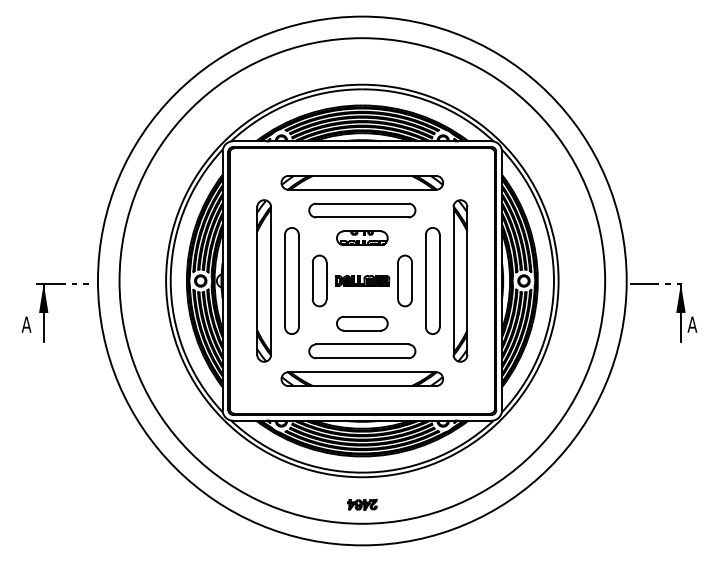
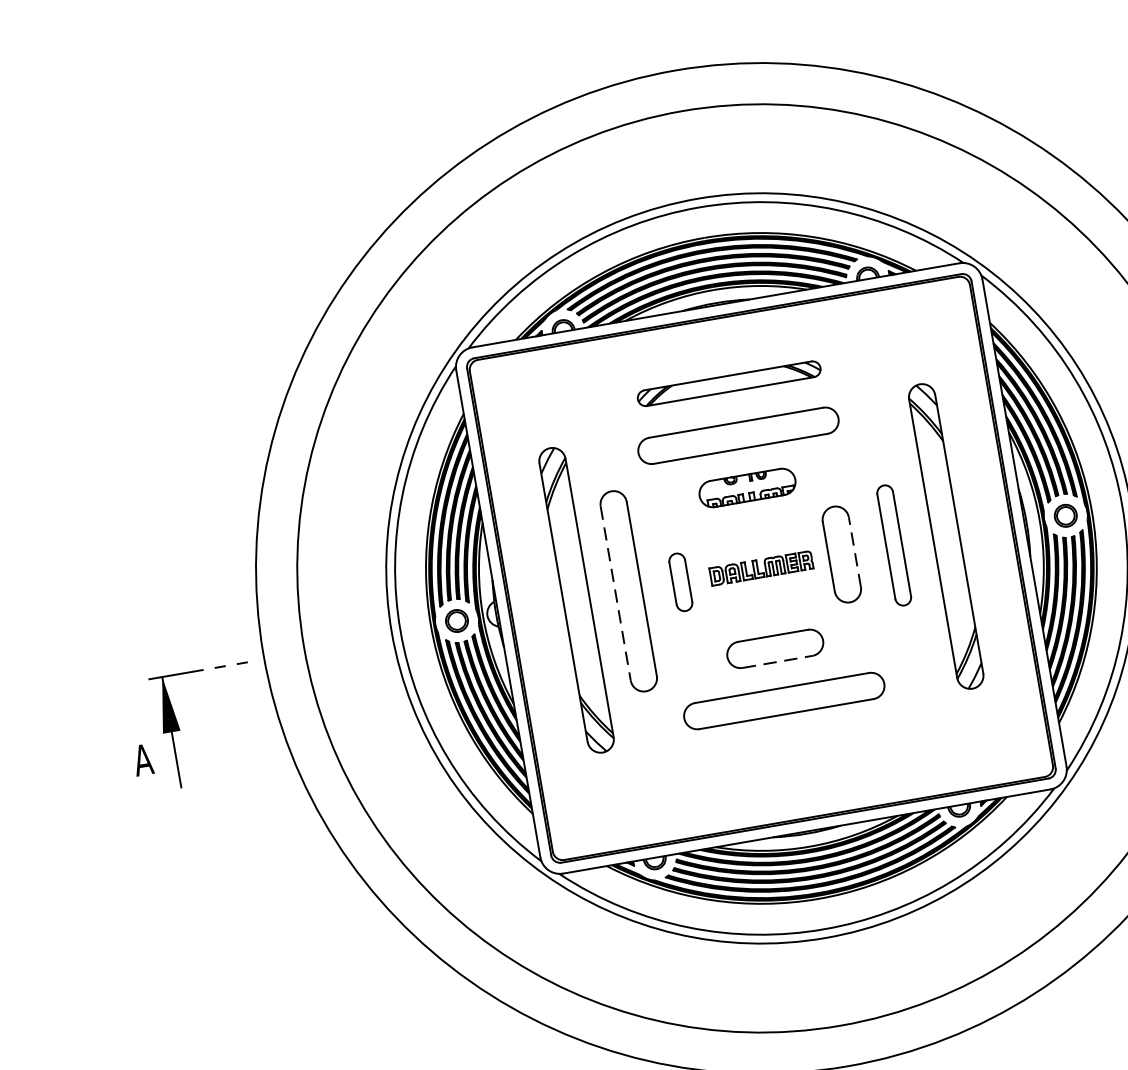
part: (361, 182) -> (727, 383), size x0.6
part: (319, 280) -> (680, 581), size x0.6
line: (411, 280) -> (853, 551), solid -> dashed
part: (432, 280) -> (893, 544), size x0.6
line: (285, 281) -> (616, 594), solid -> dashed
line: (362, 330) -> (777, 661), solid -> dashed
part: (361, 378) -> (791, 752), removed
part: (362, 504) -> (834, 989), removed

